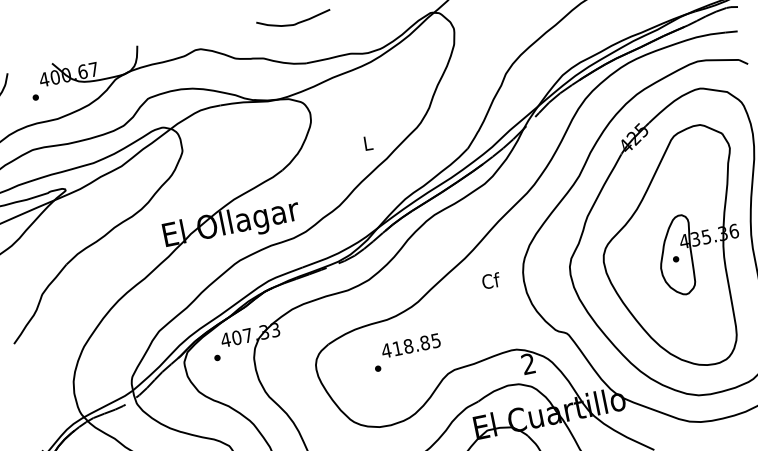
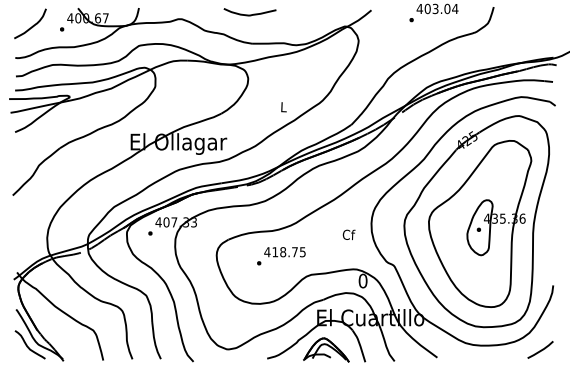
text: (490, 280) -> (348, 234), moved
text: (424, 343) -> (294, 252), 418.85 -> 418.75
text: (527, 363) -> (362, 280), 2 -> 0

